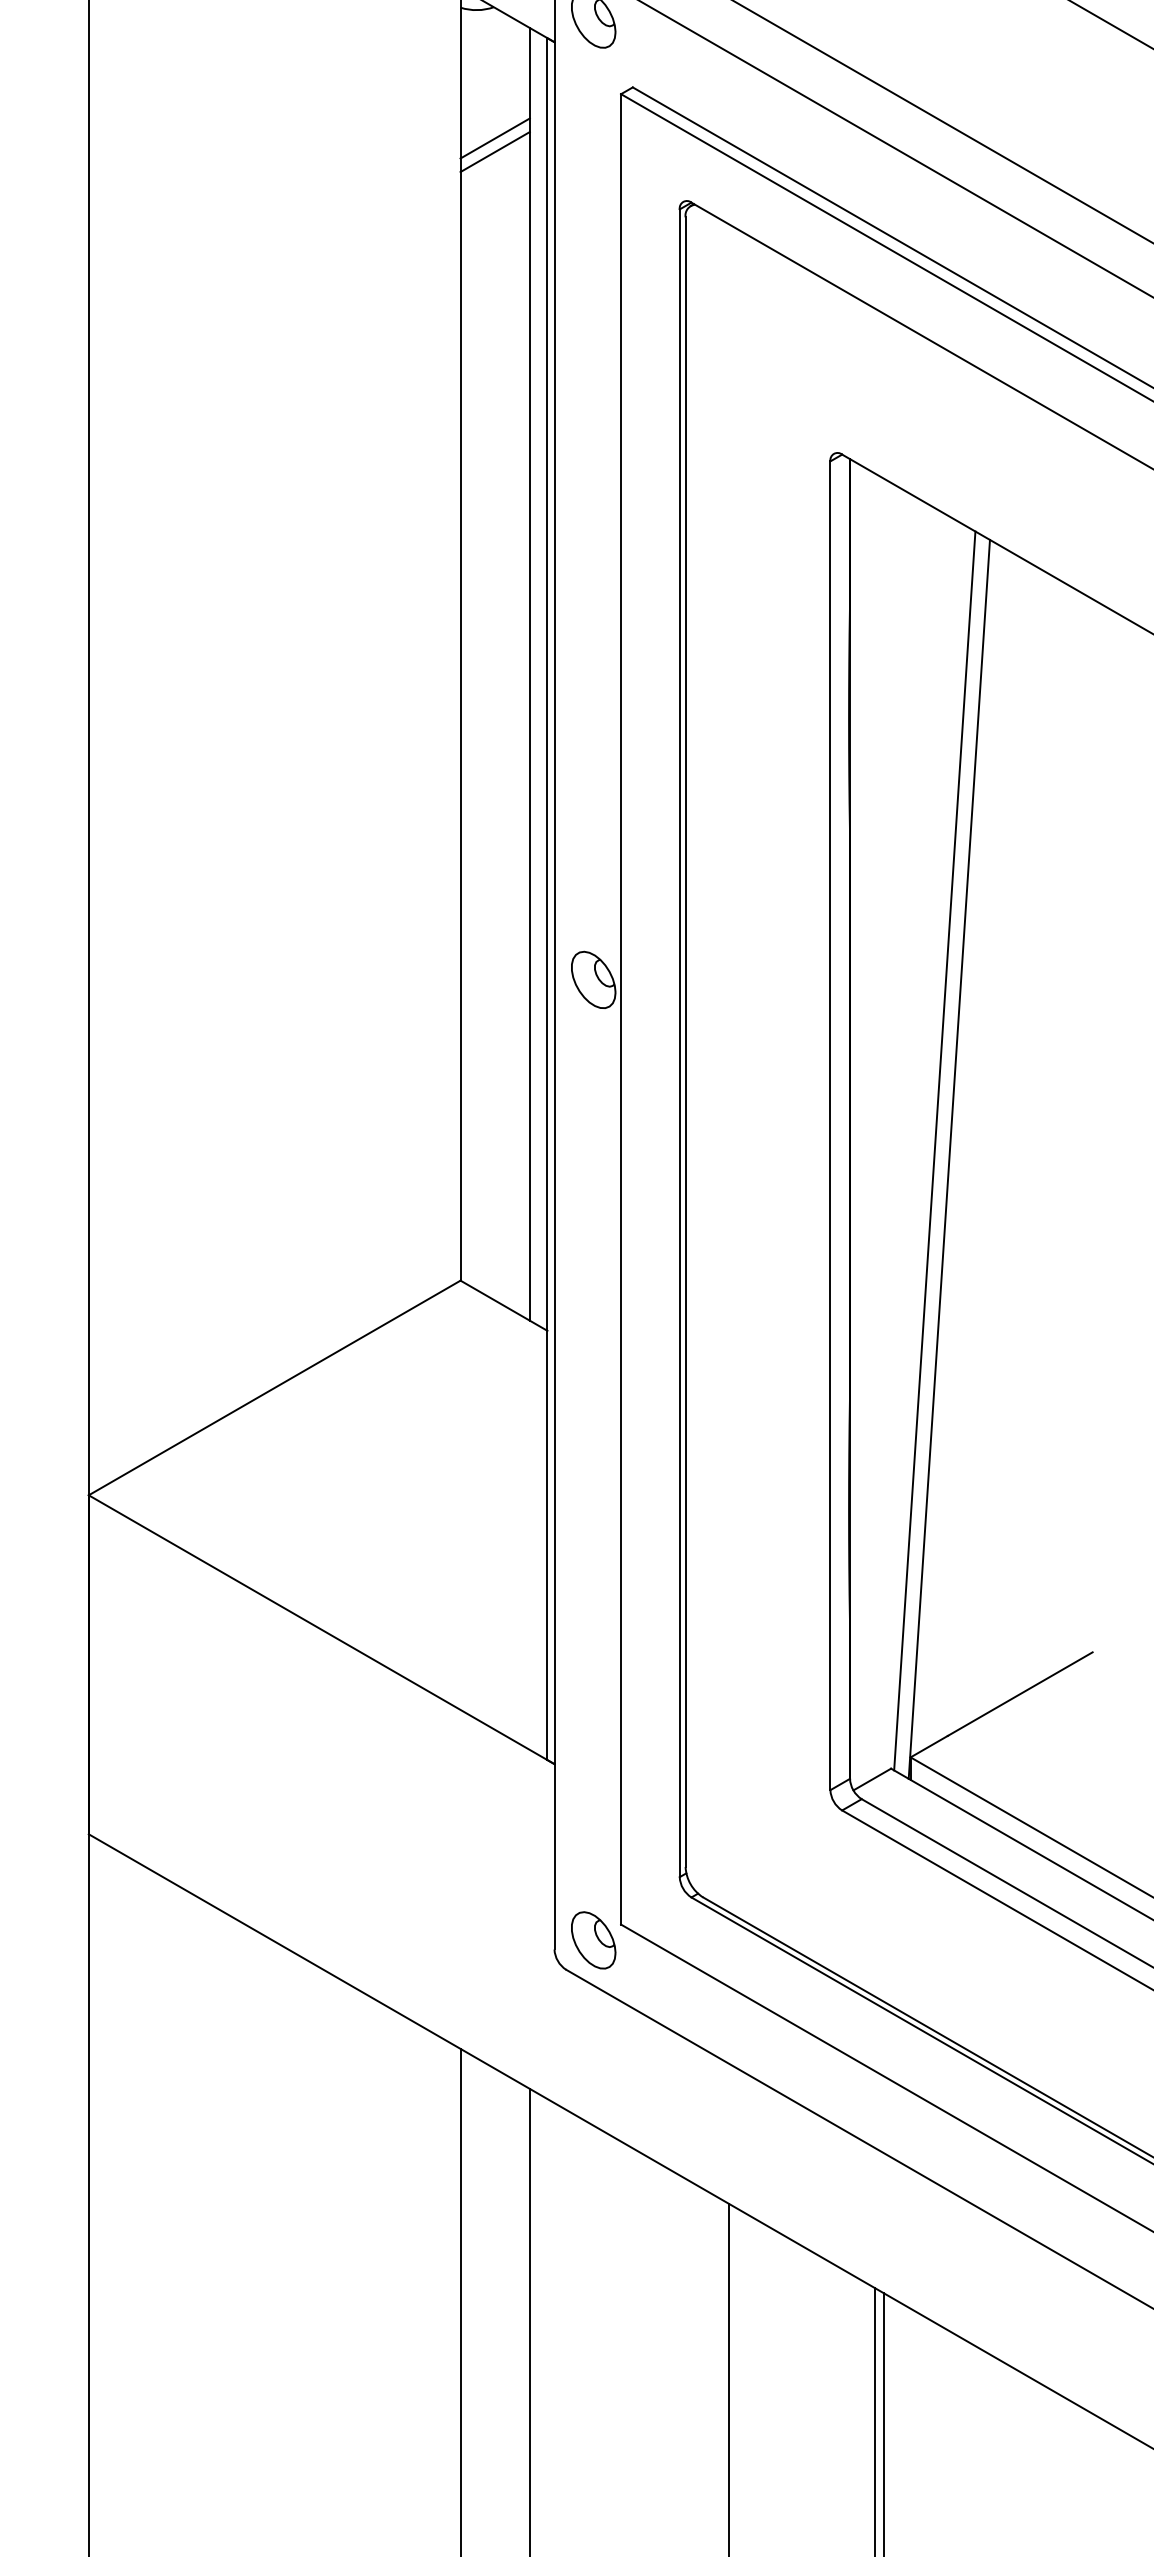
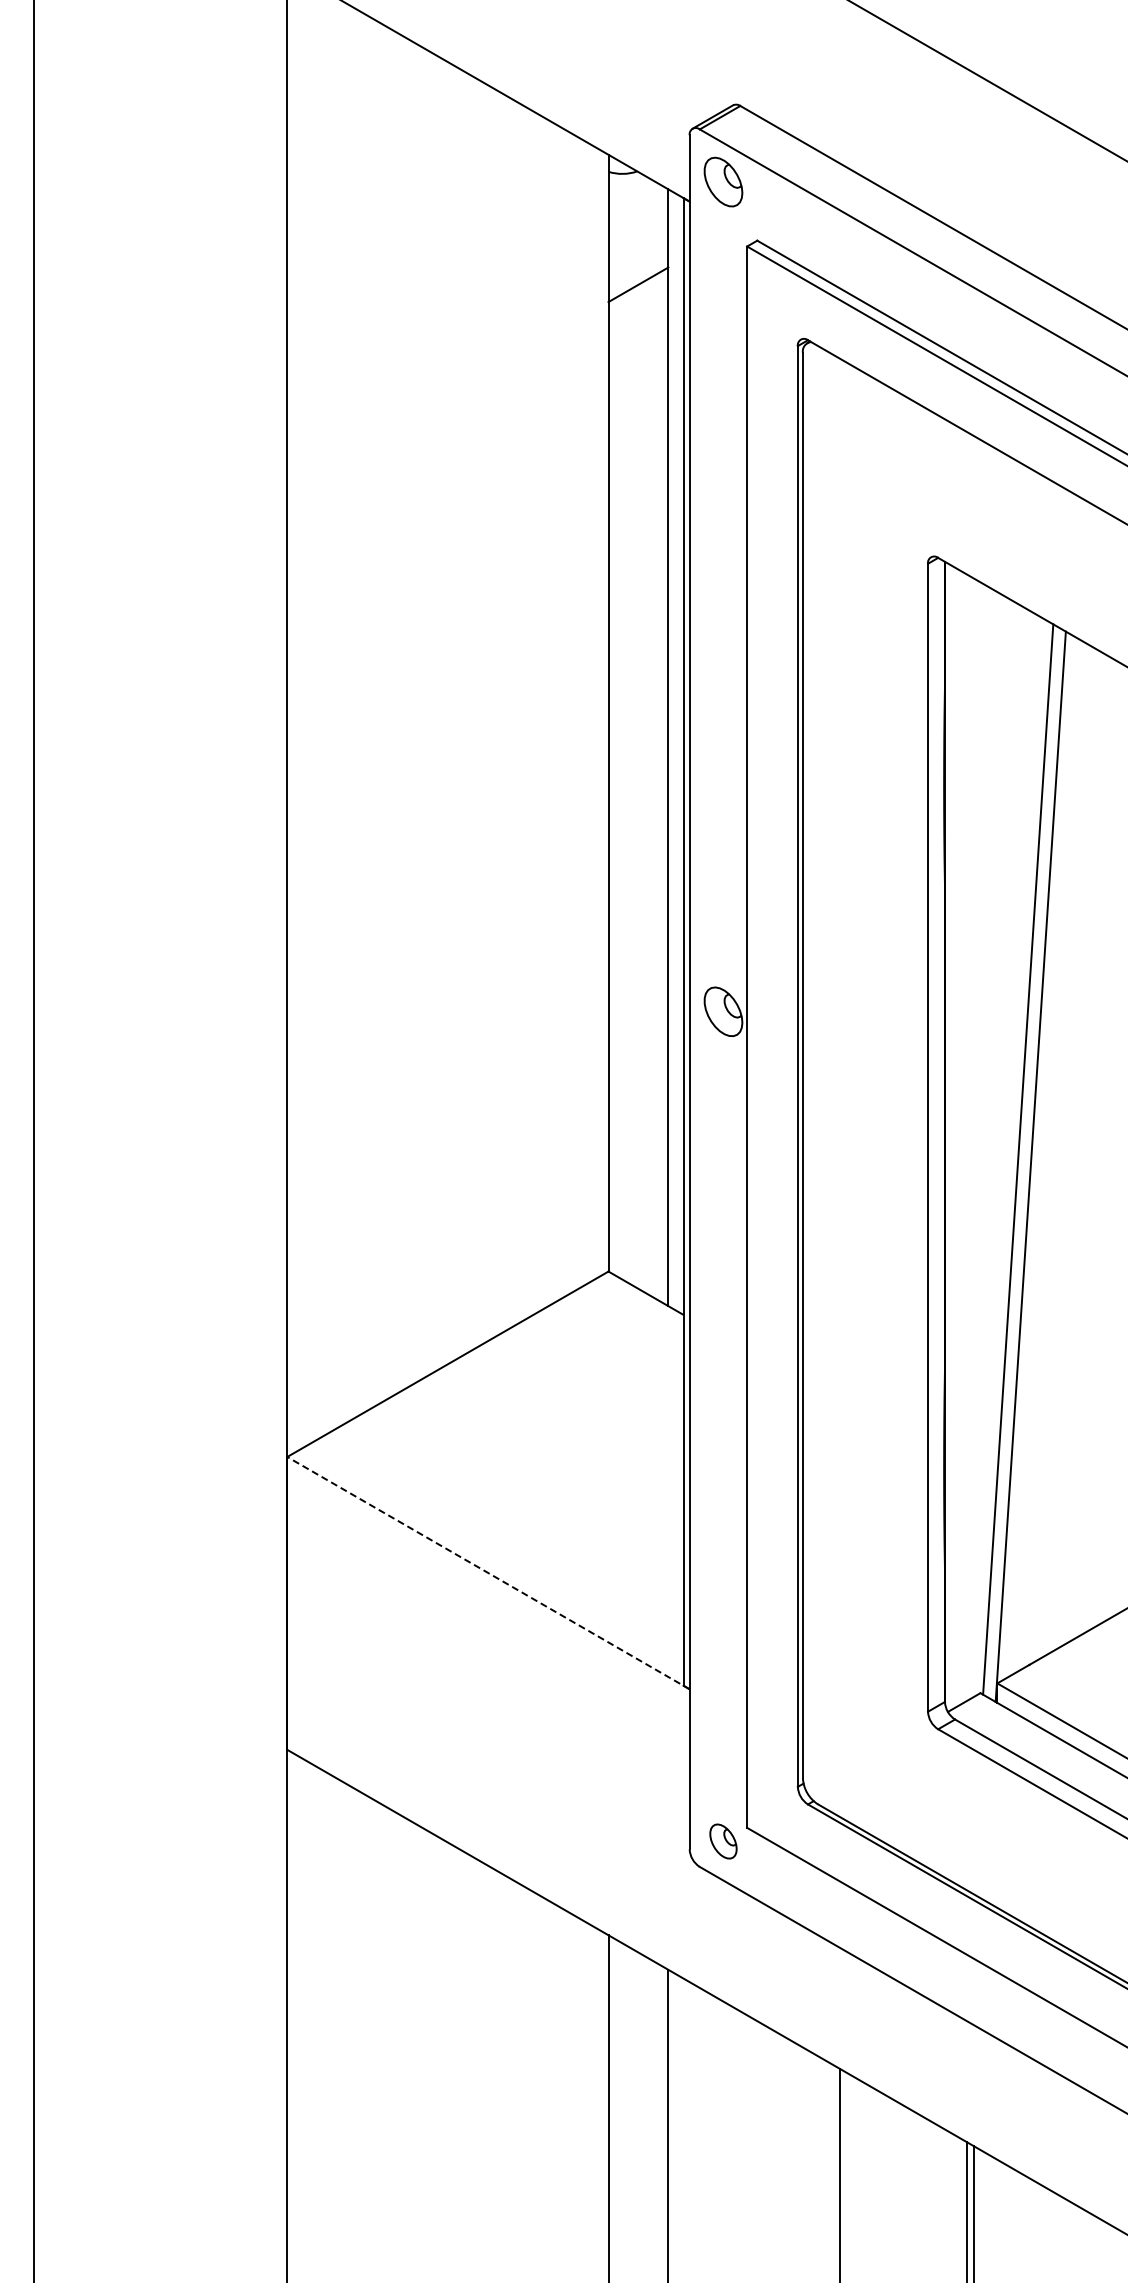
line: (495, 152) -> (638, 296), removed
line: (321, 1628) -> (488, 1572), solid -> dashed
part: (593, 1940) -> (723, 1841), size x0.7

